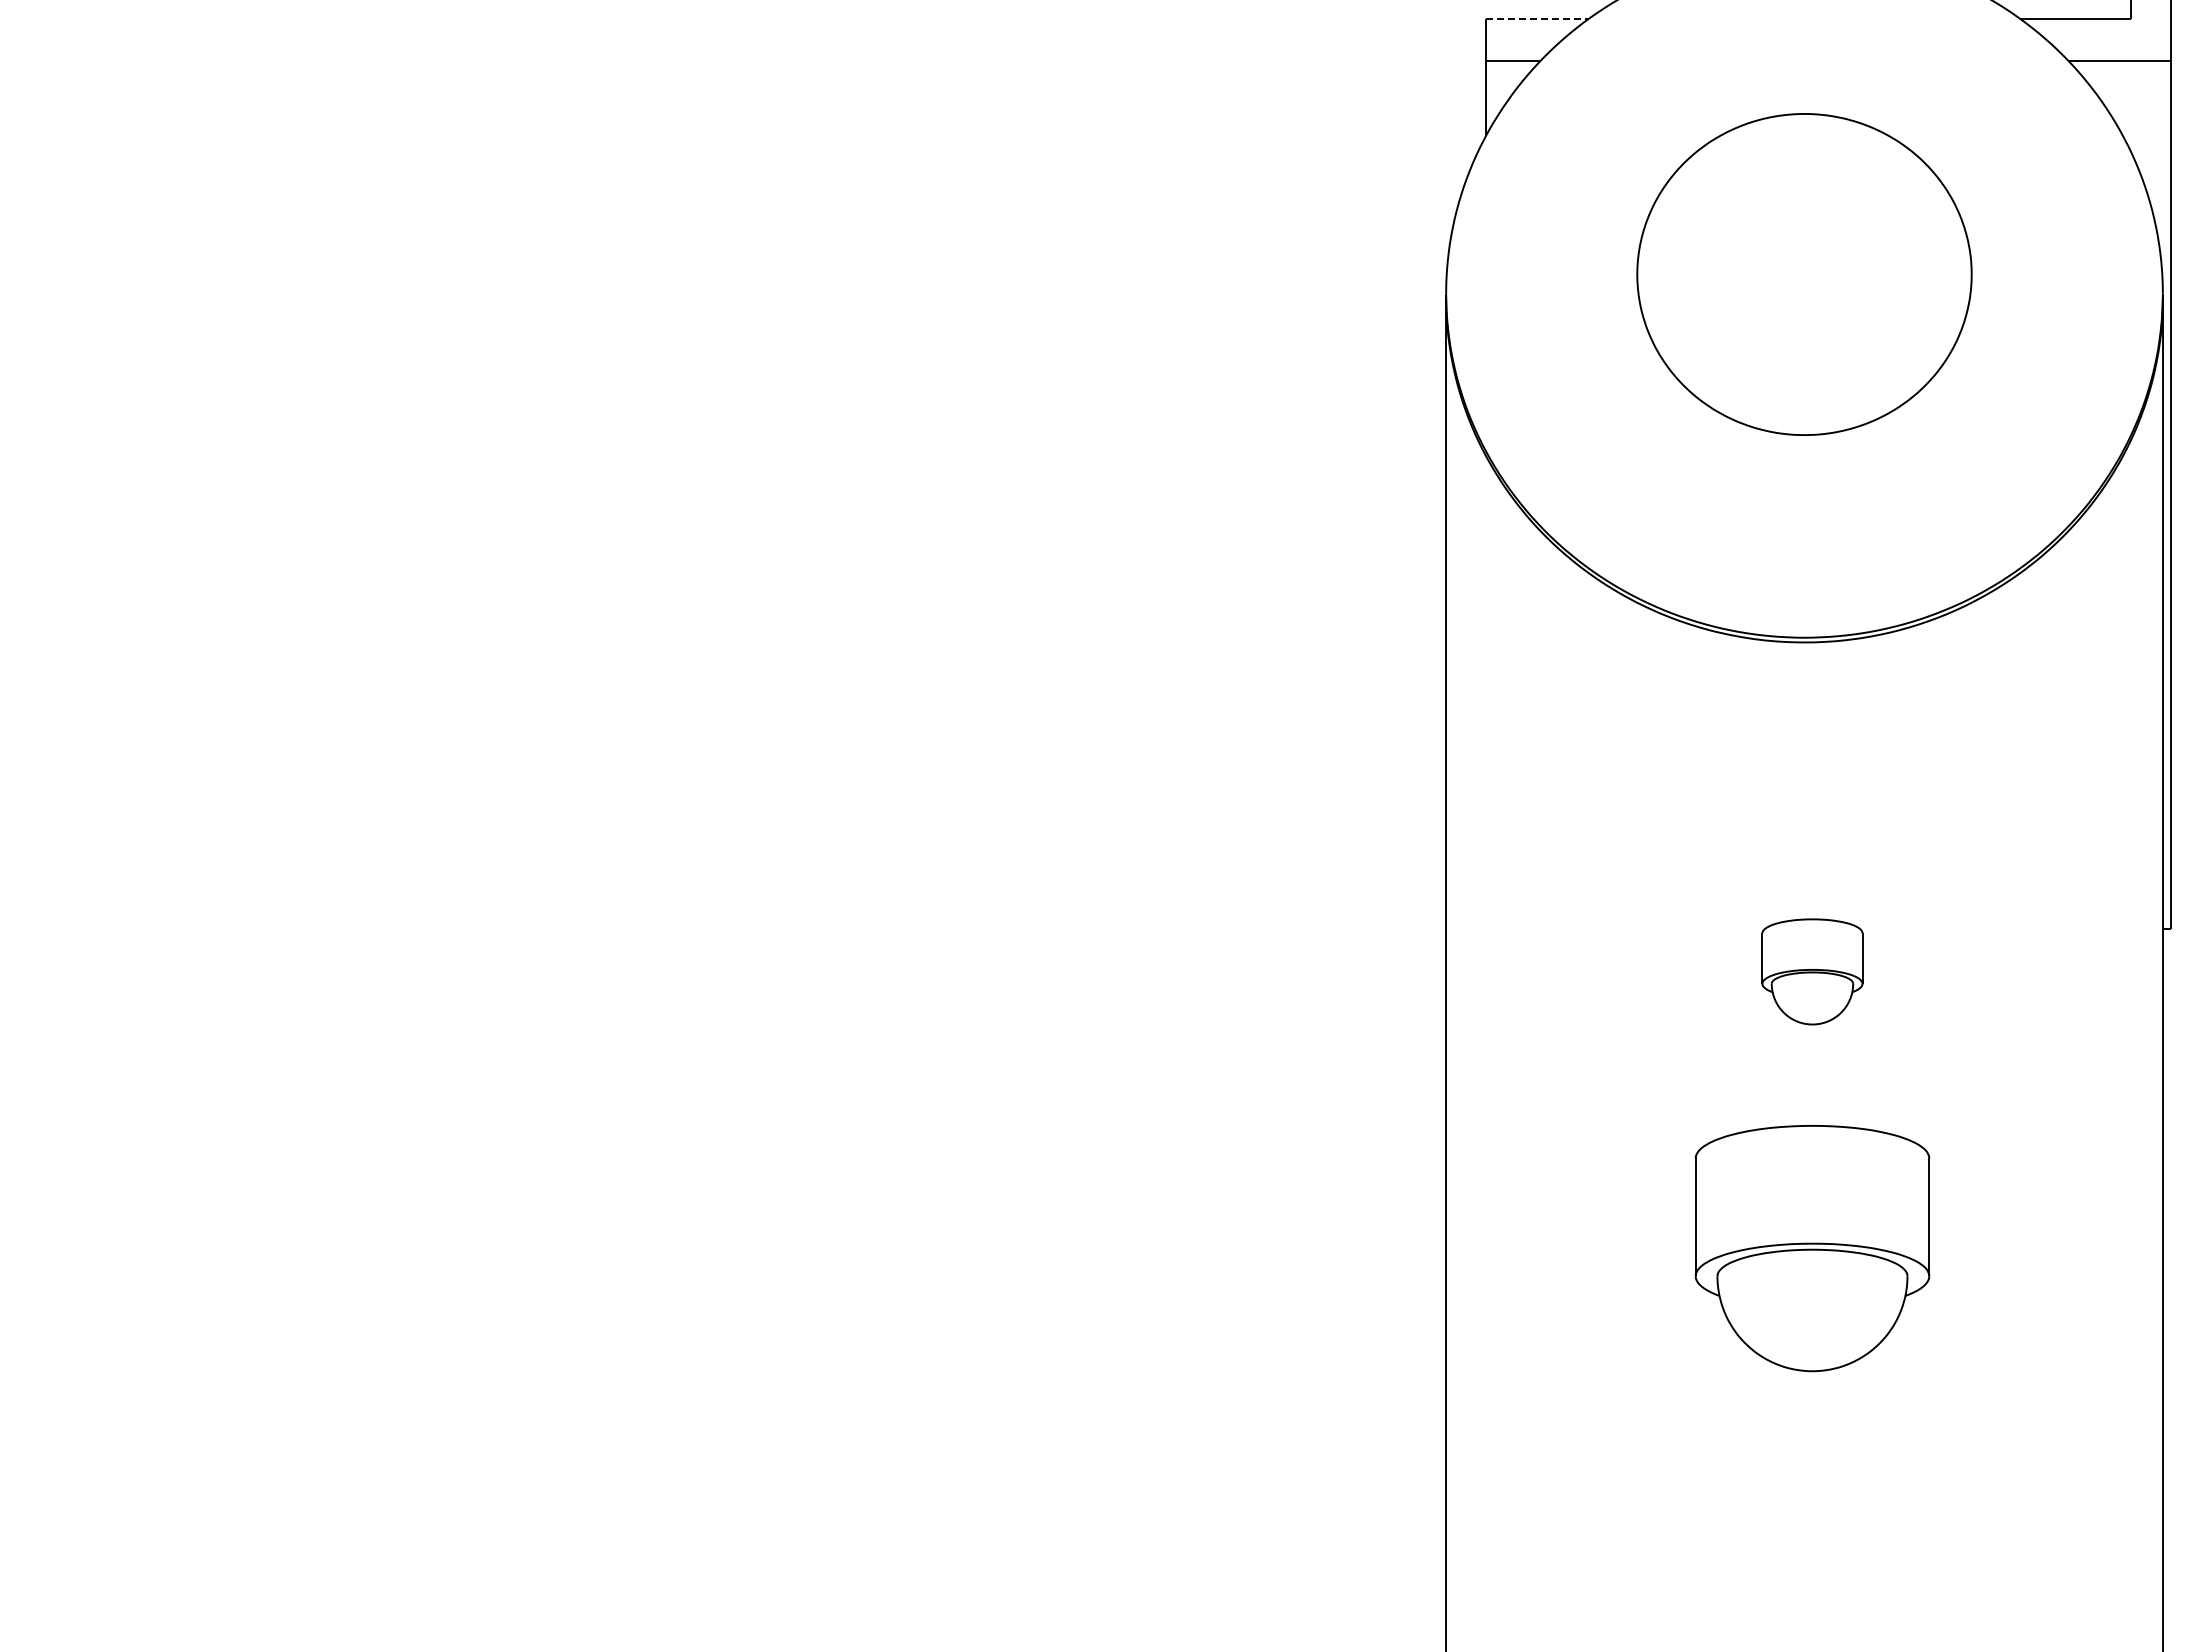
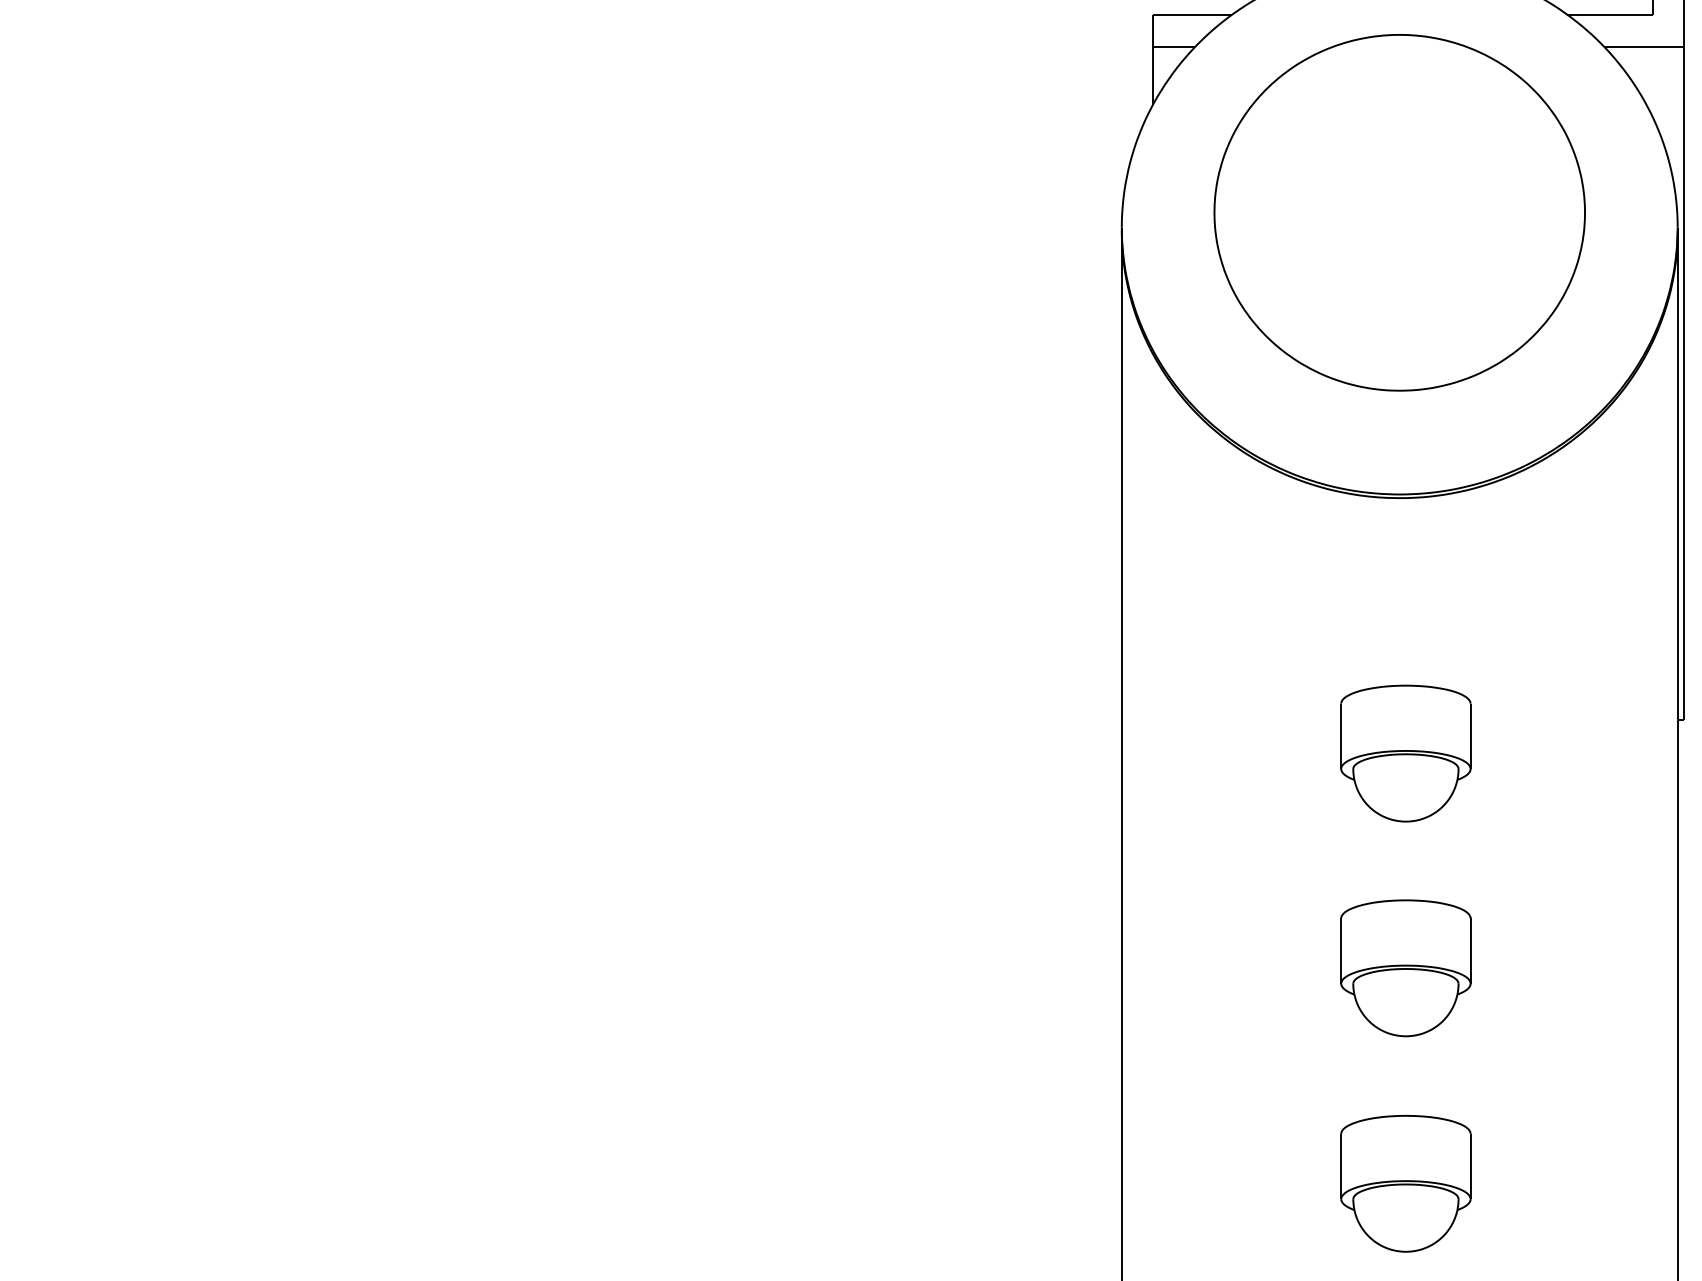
line: (1537, 19) -> (1192, 14), dashed -> solid
part: (1804, 274) -> (1399, 212), size x1.43
part: (1812, 971) -> (1405, 753), size x1.67
part: (1812, 1248) -> (1405, 968), size x0.71
part: (1812, 1526) -> (1405, 1183), added

